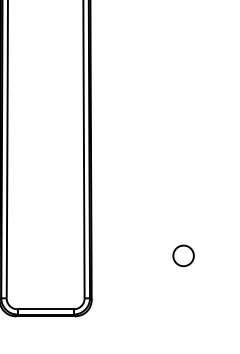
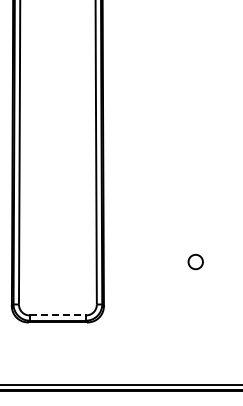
part: (183, 255) -> (195, 261), size x0.7
line: (46, 309) -> (58, 315), solid -> dashed

